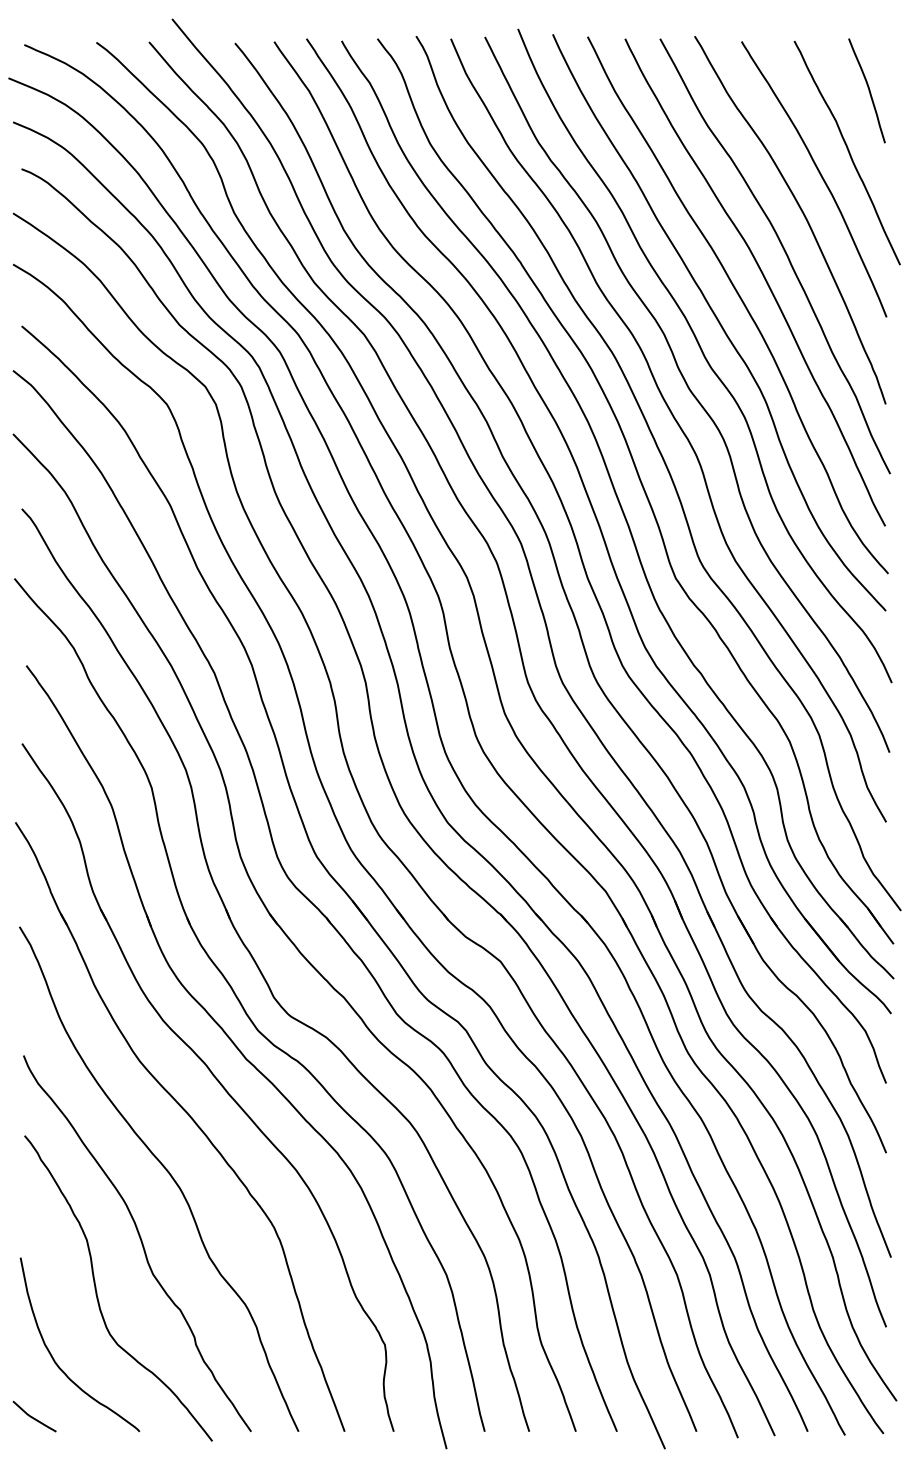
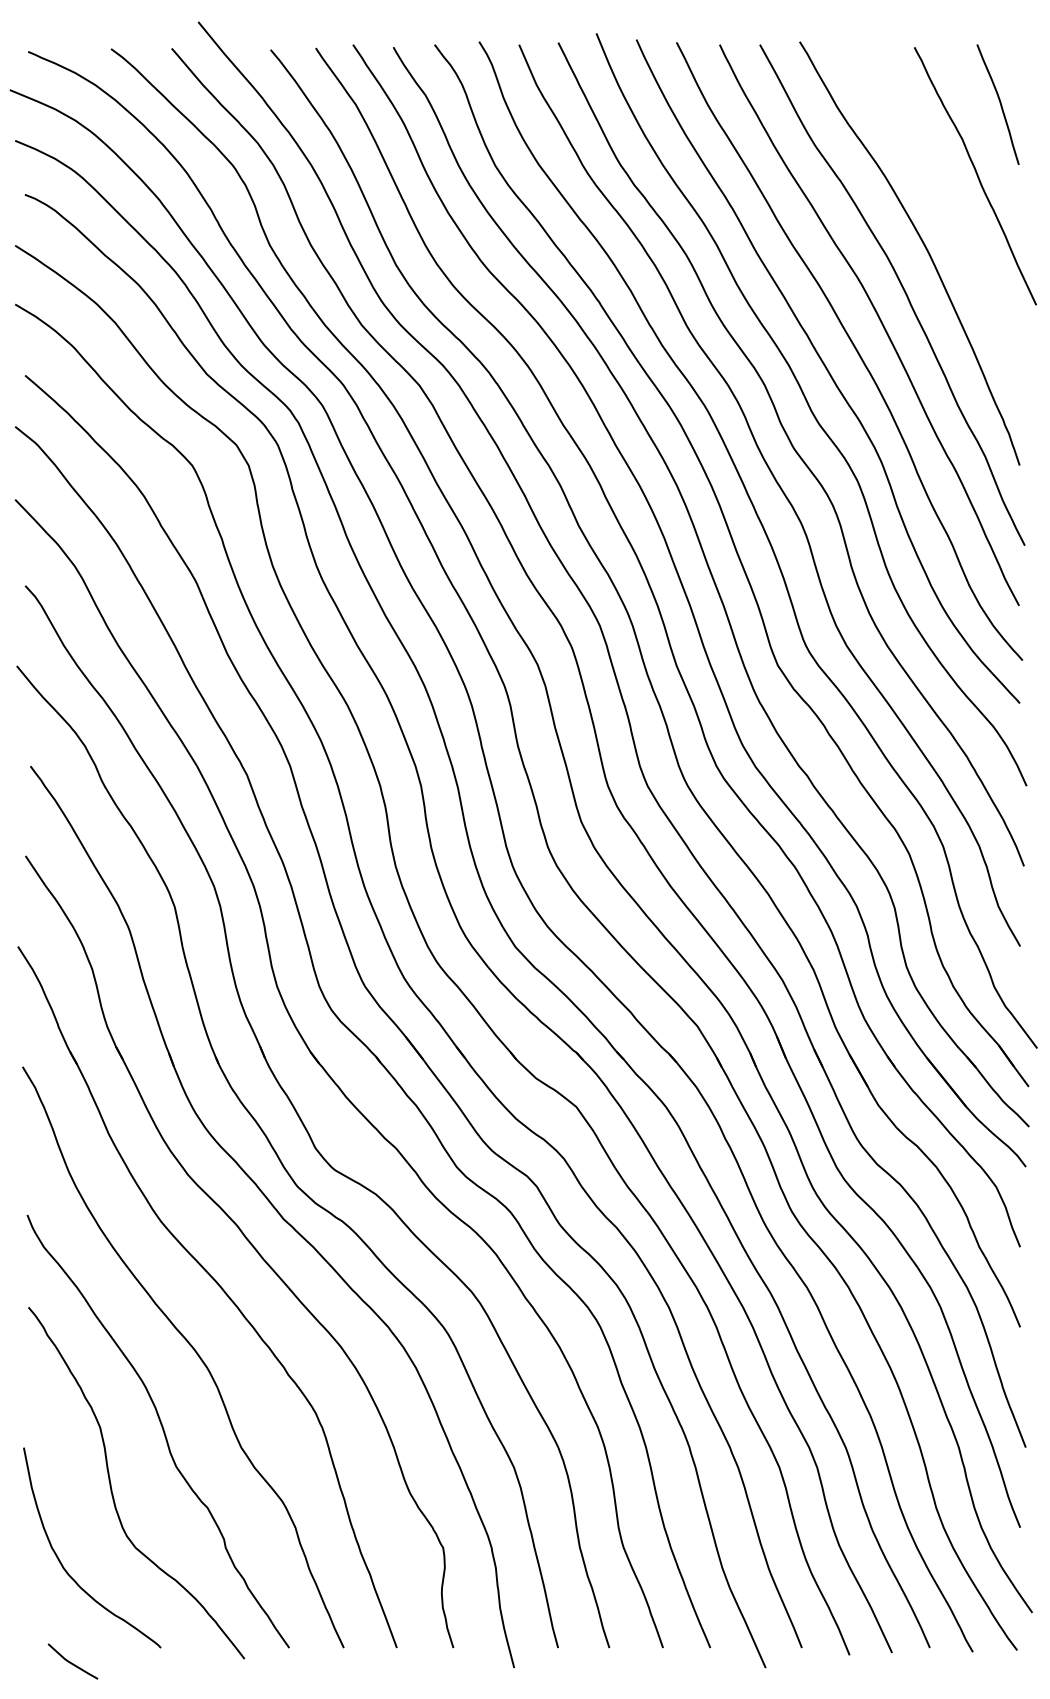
curve: (820, 175) -> (944, 202), removed
curve: (34, 1417) -> (72, 1662), moved

